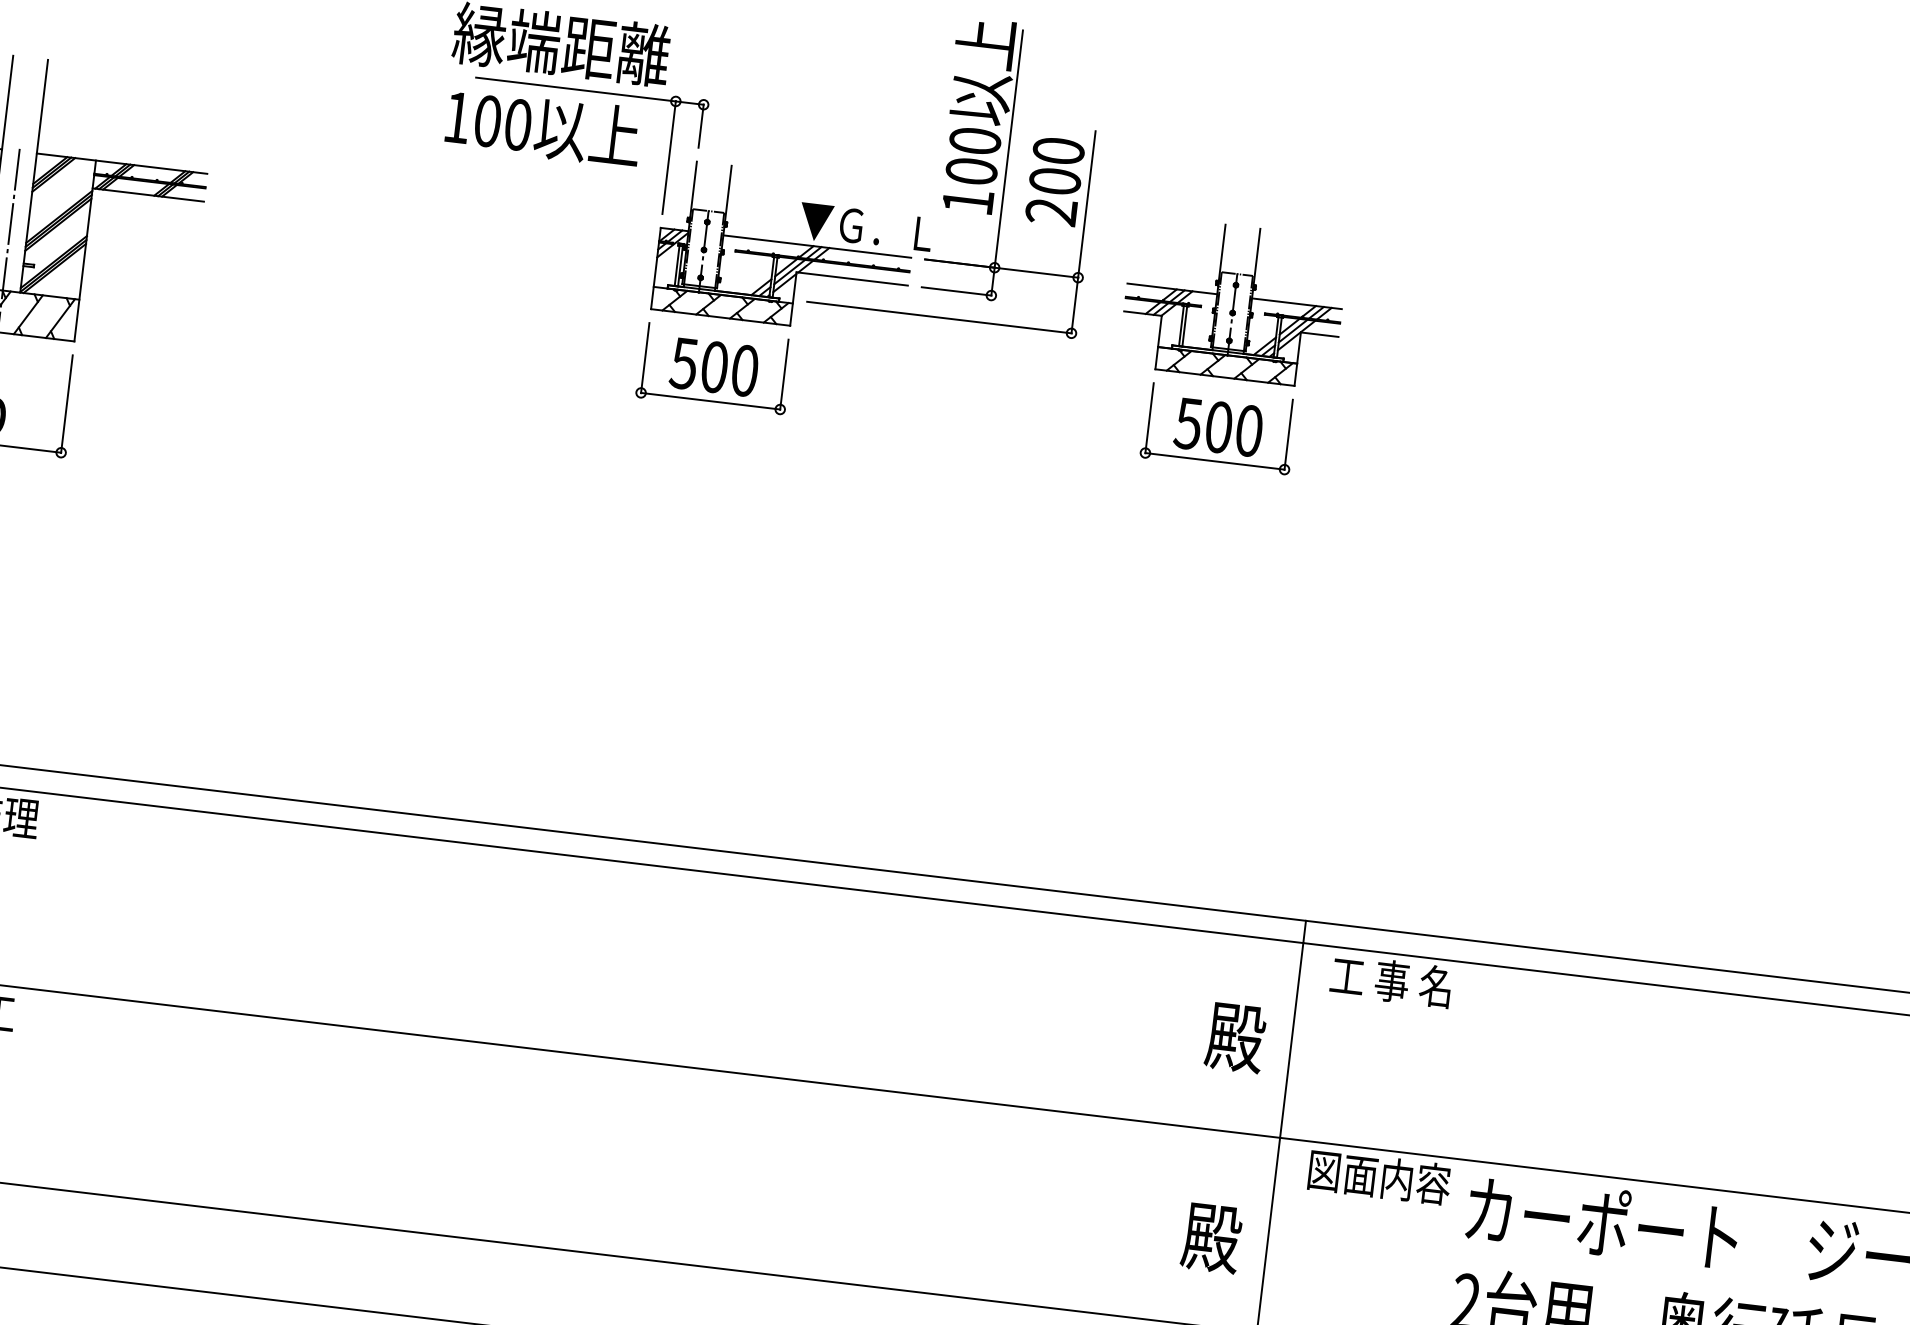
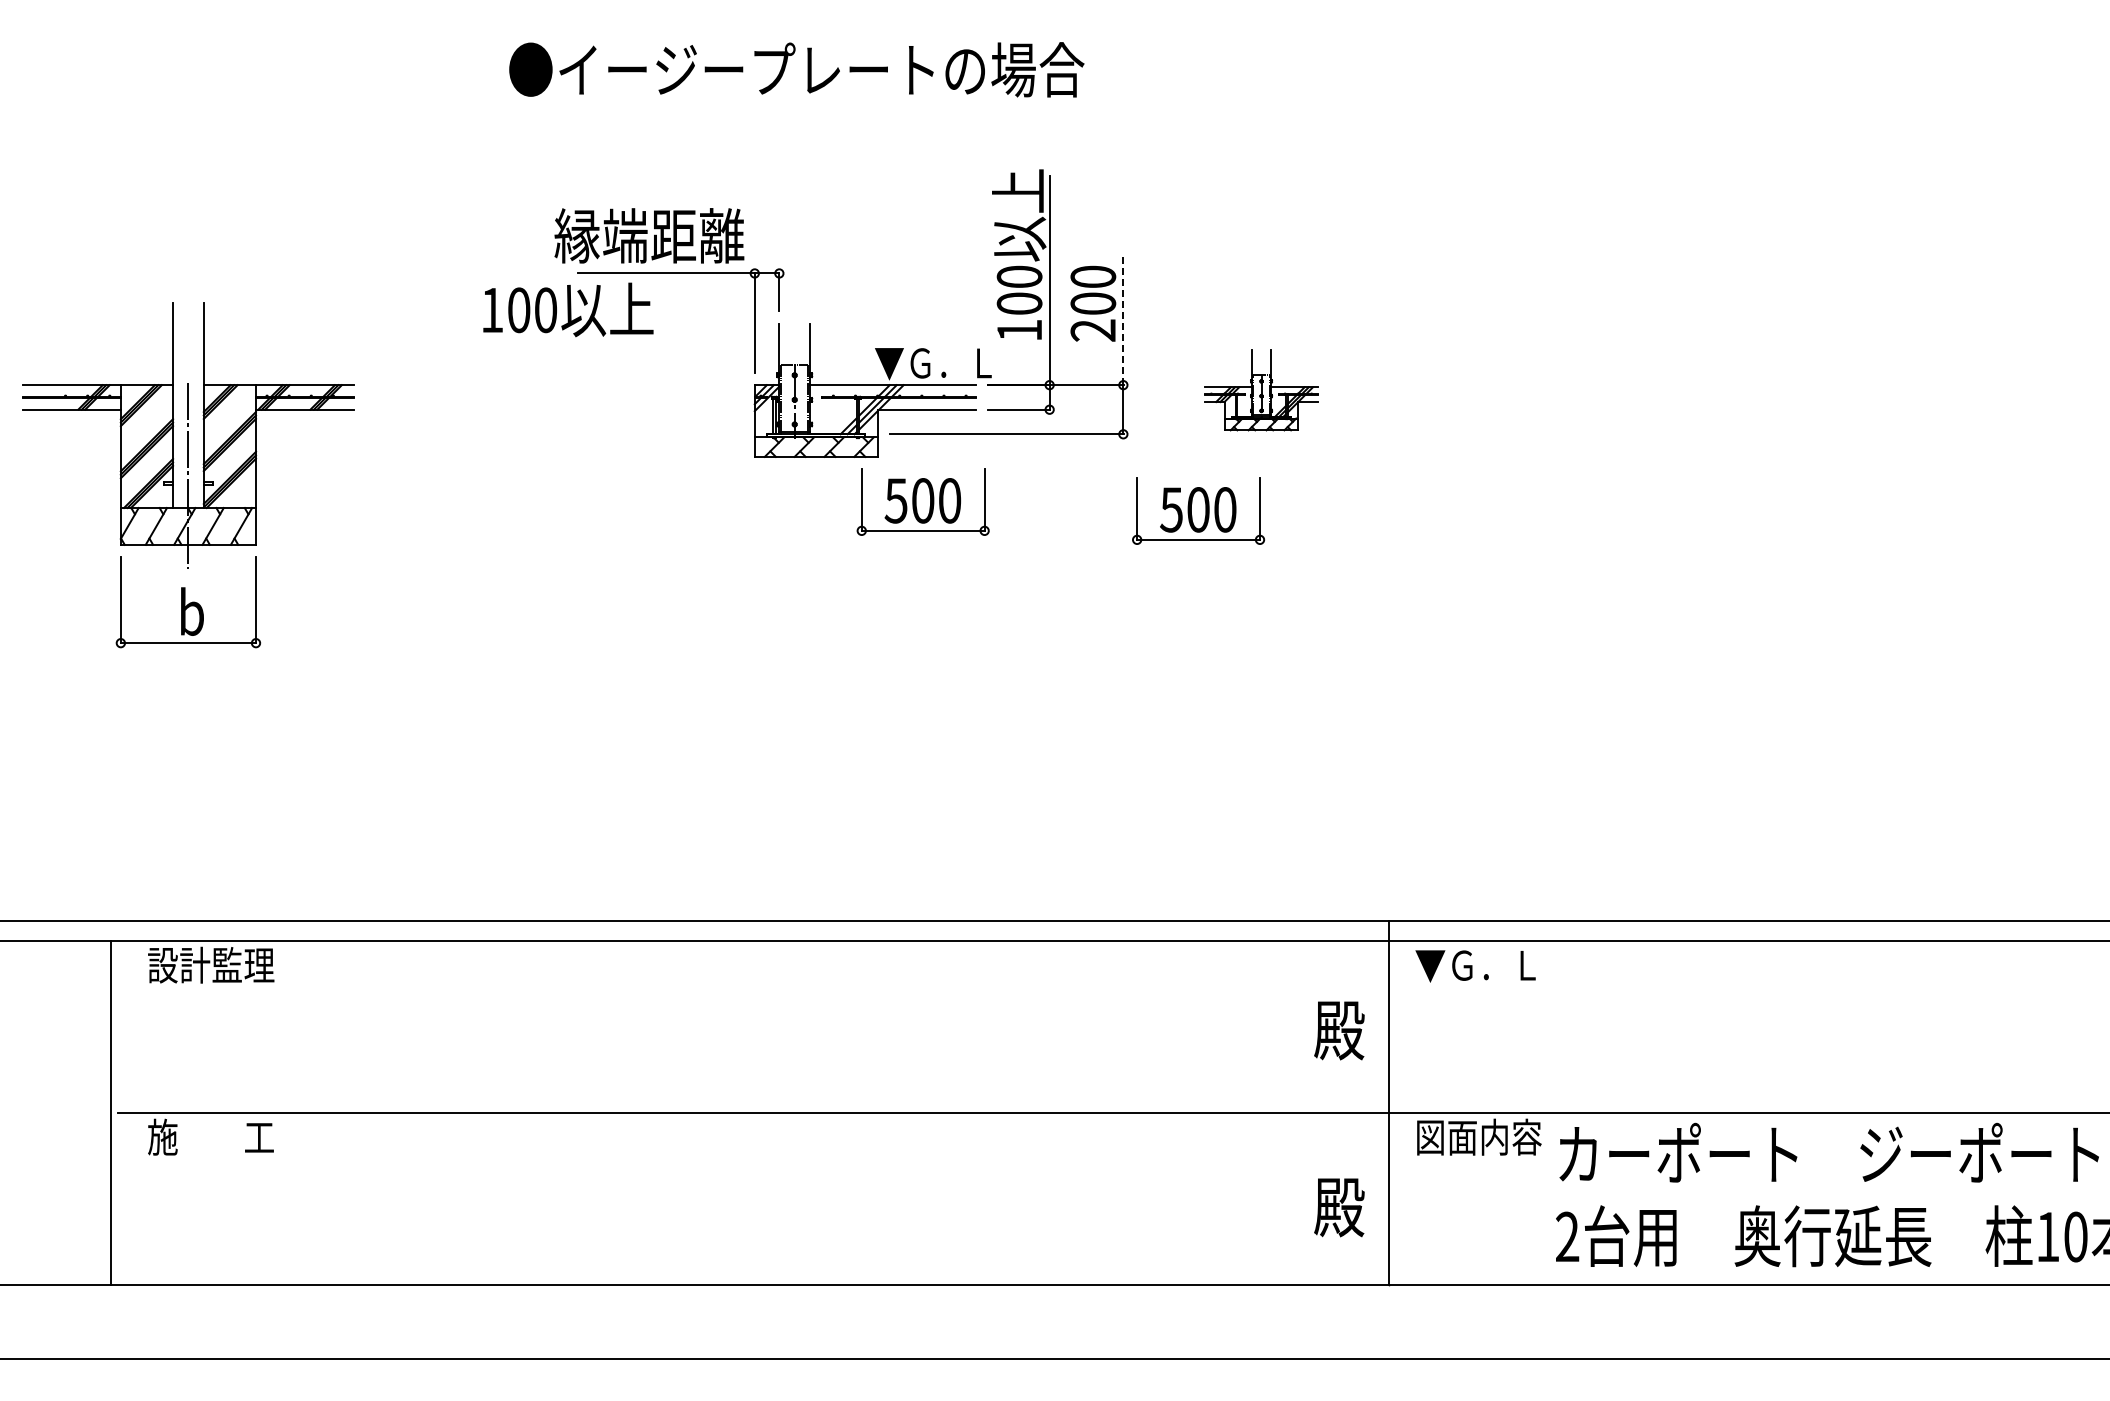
text: (543, 127) -> (568, 309), moved
line: (1087, 204) -> (1123, 320), solid -> dashed
part: (1233, 302) -> (1261, 390), size x0.6
part: (713, 367) -> (922, 501), moved
part: (1218, 428) -> (1198, 510), moved
text: (1398, 981) -> (1475, 964), 工 事 名 -> ▼Ｇ．Ｌ

